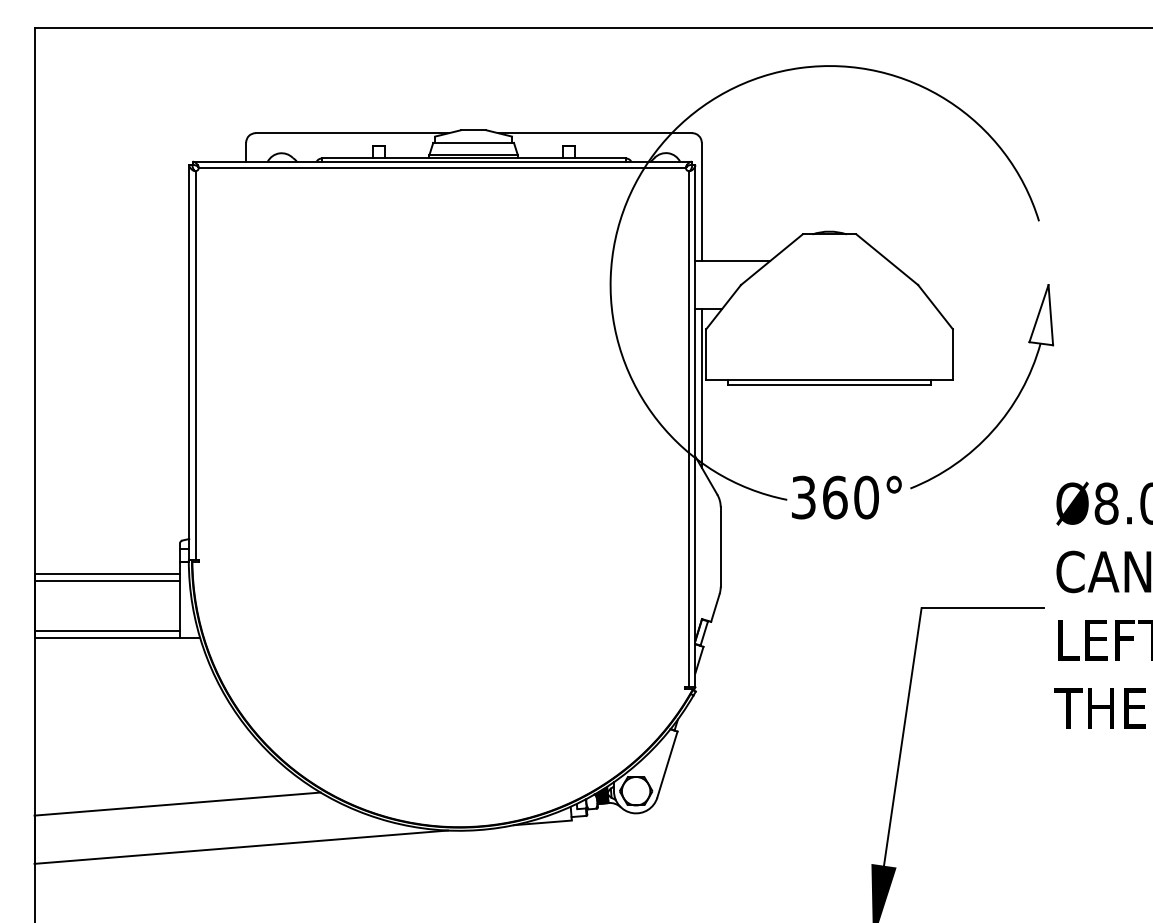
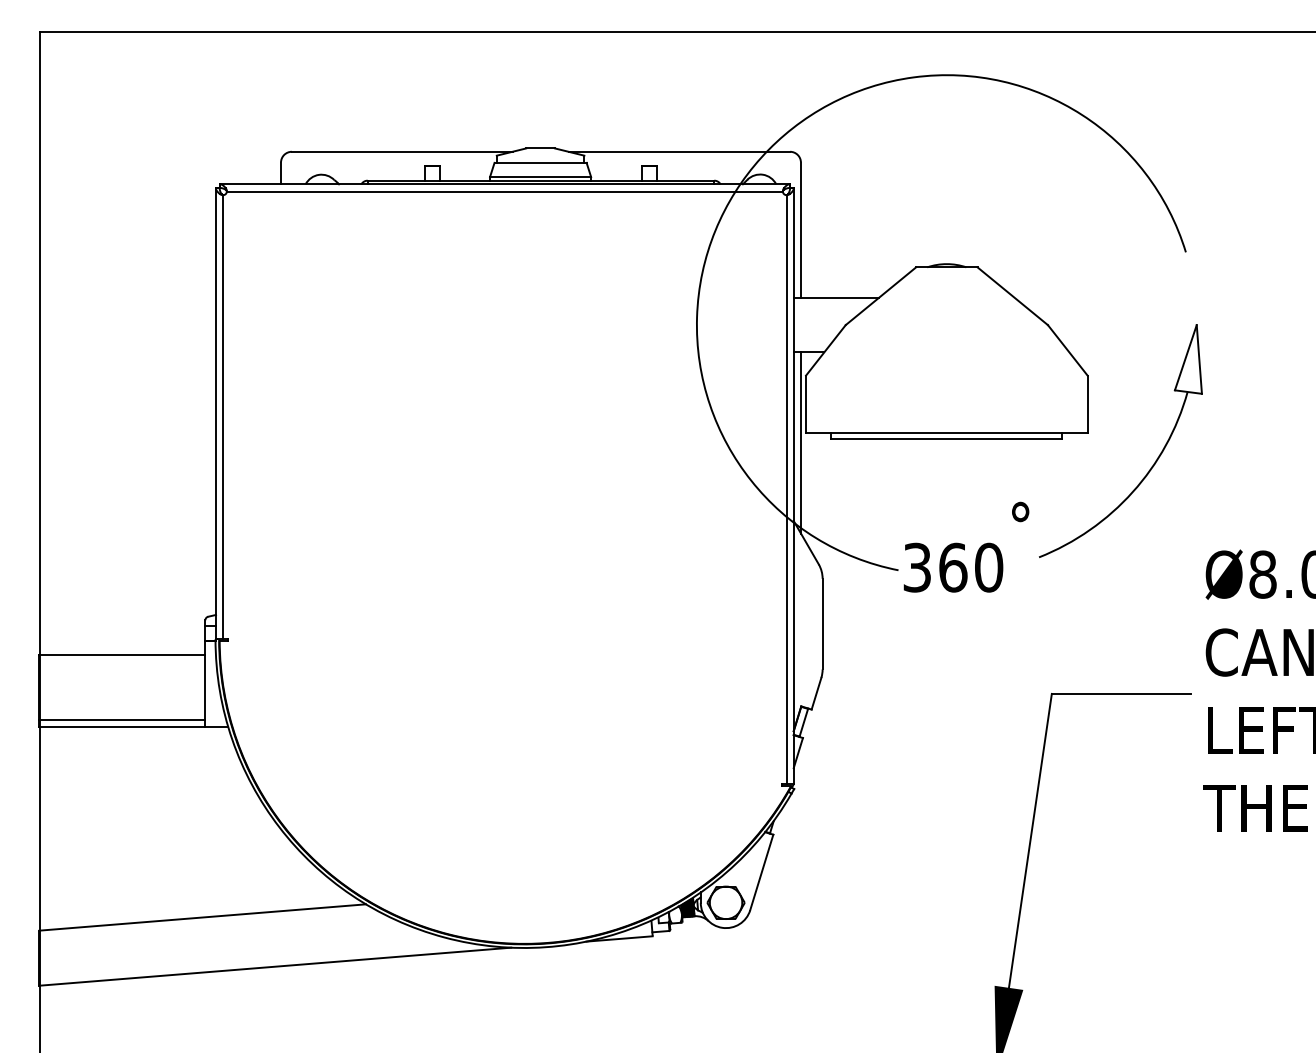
text: (894, 484) -> (1020, 511), moved
line: (107, 580) -> (122, 662), removed

